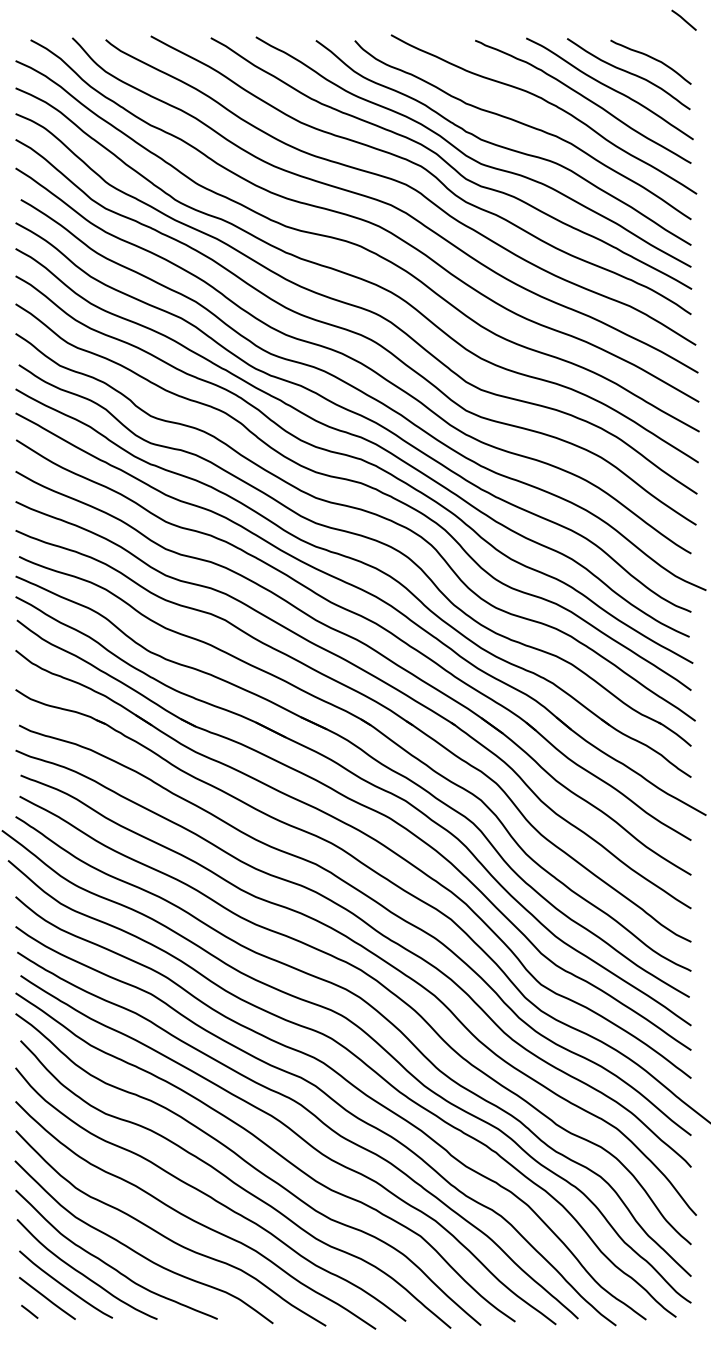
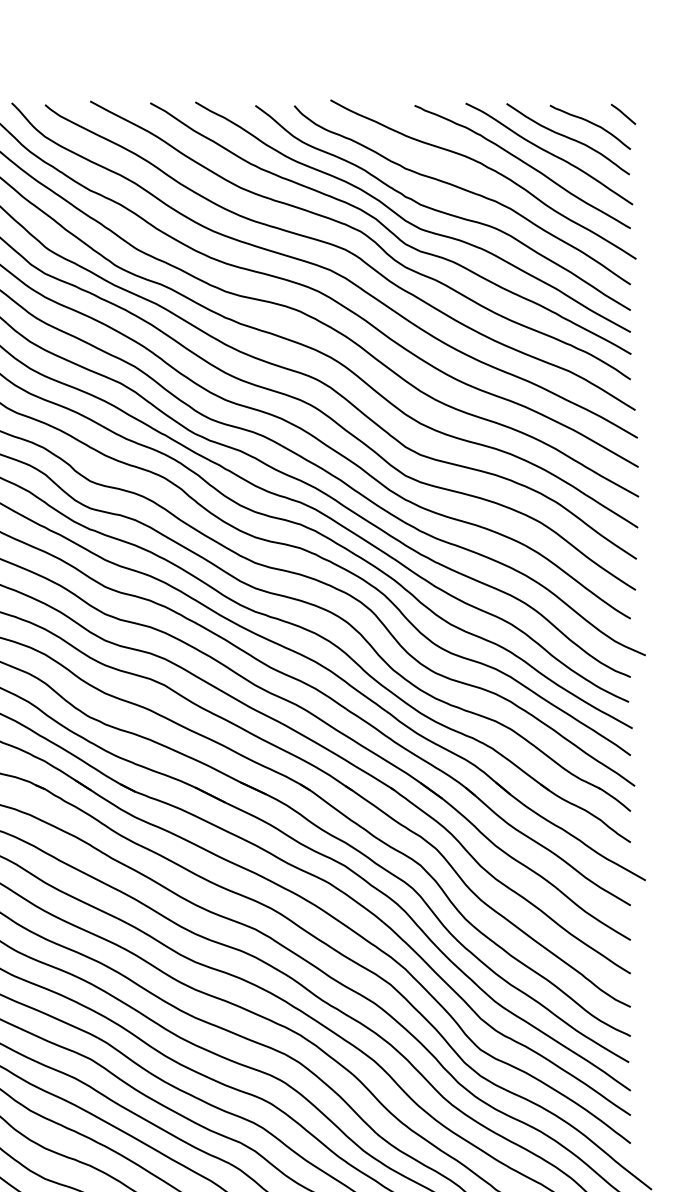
line: (683, 19) -> (622, 113), moved

